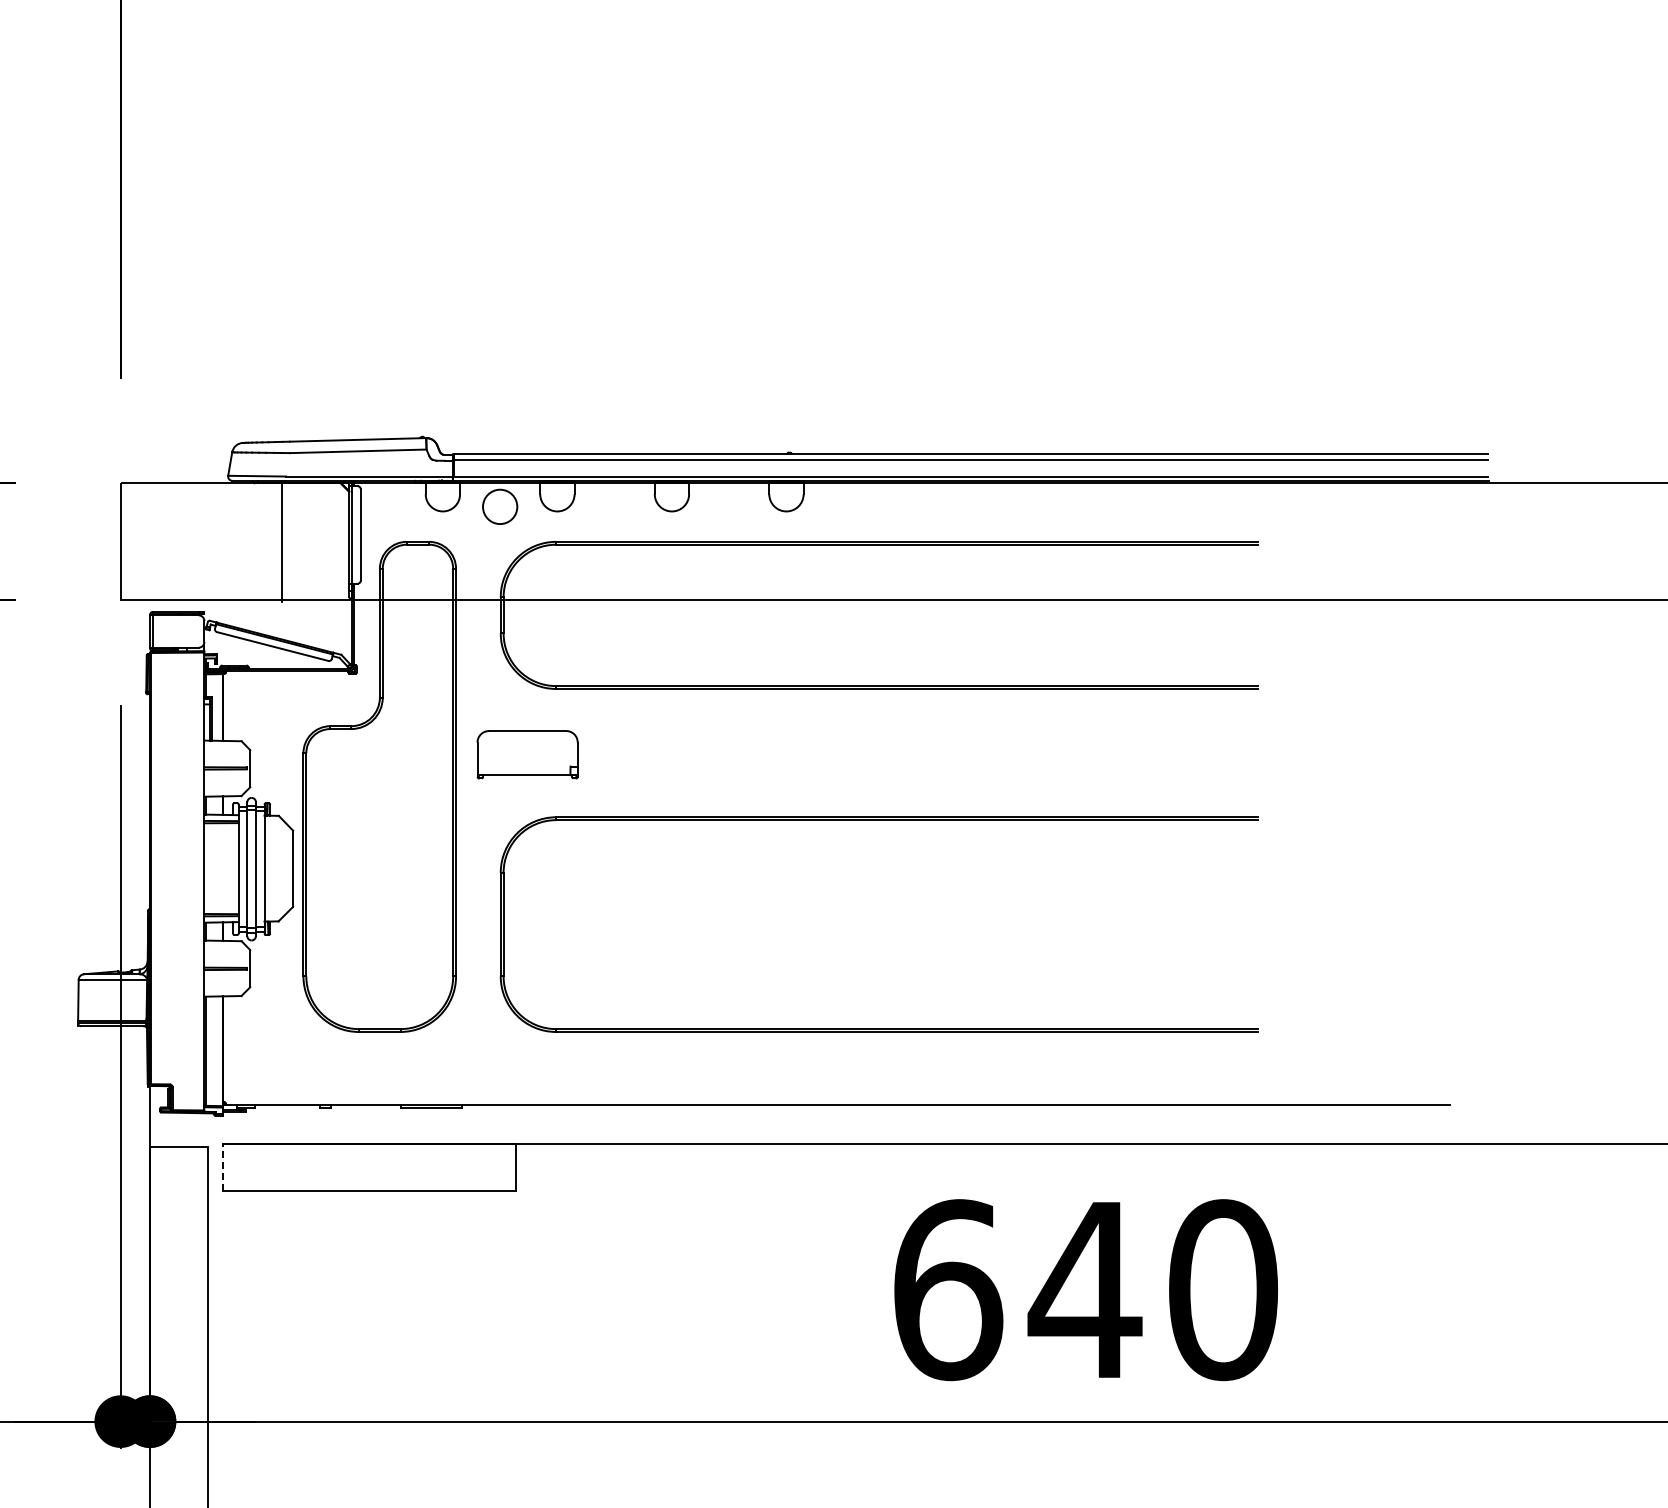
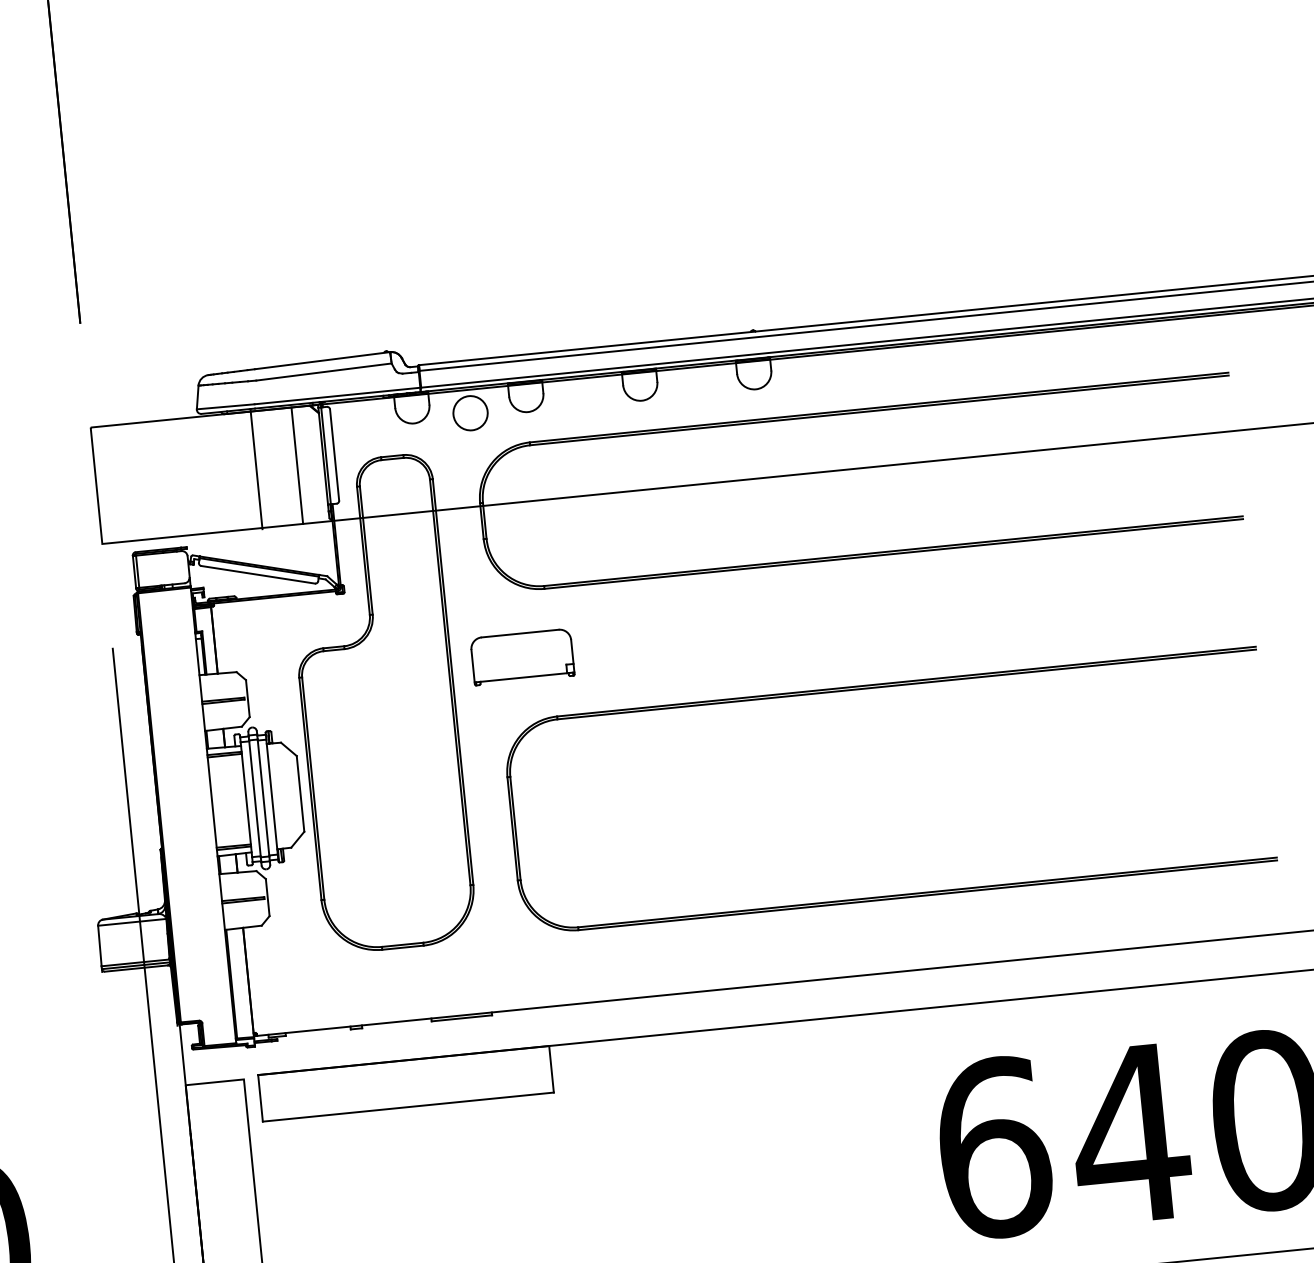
line: (322, 541) -> (297, 465), added
line: (223, 1167) -> (260, 1098), dashed -> solid

